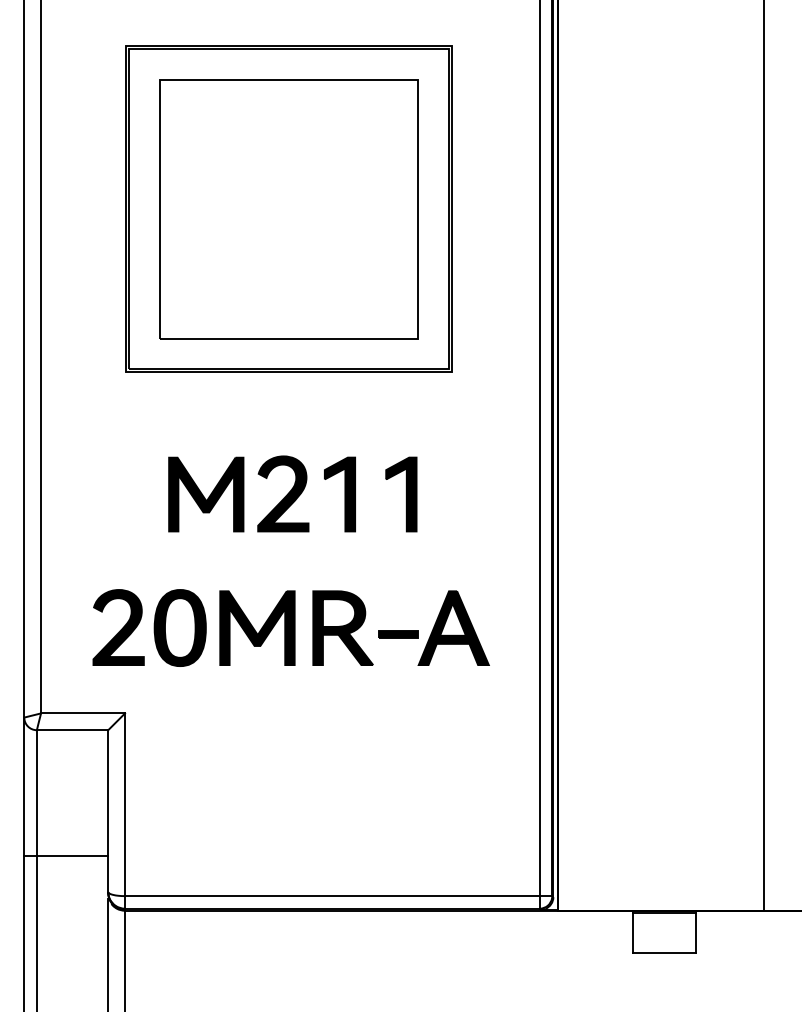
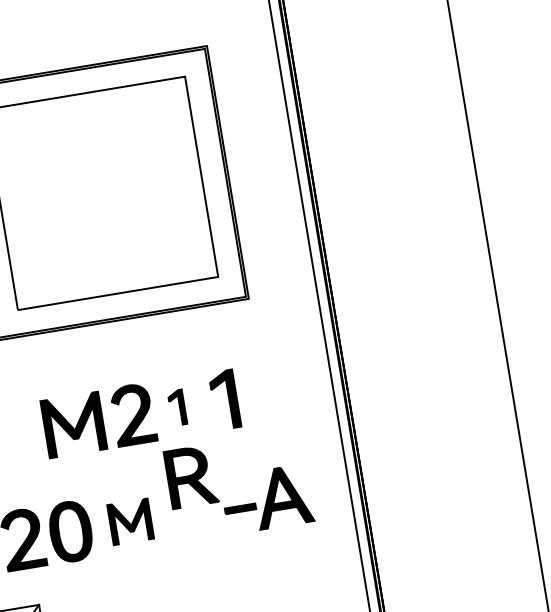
part: (339, 494) -> (177, 407), size x0.6
part: (257, 627) -> (130, 521), size x0.7
part: (342, 627) -> (190, 476), moved

